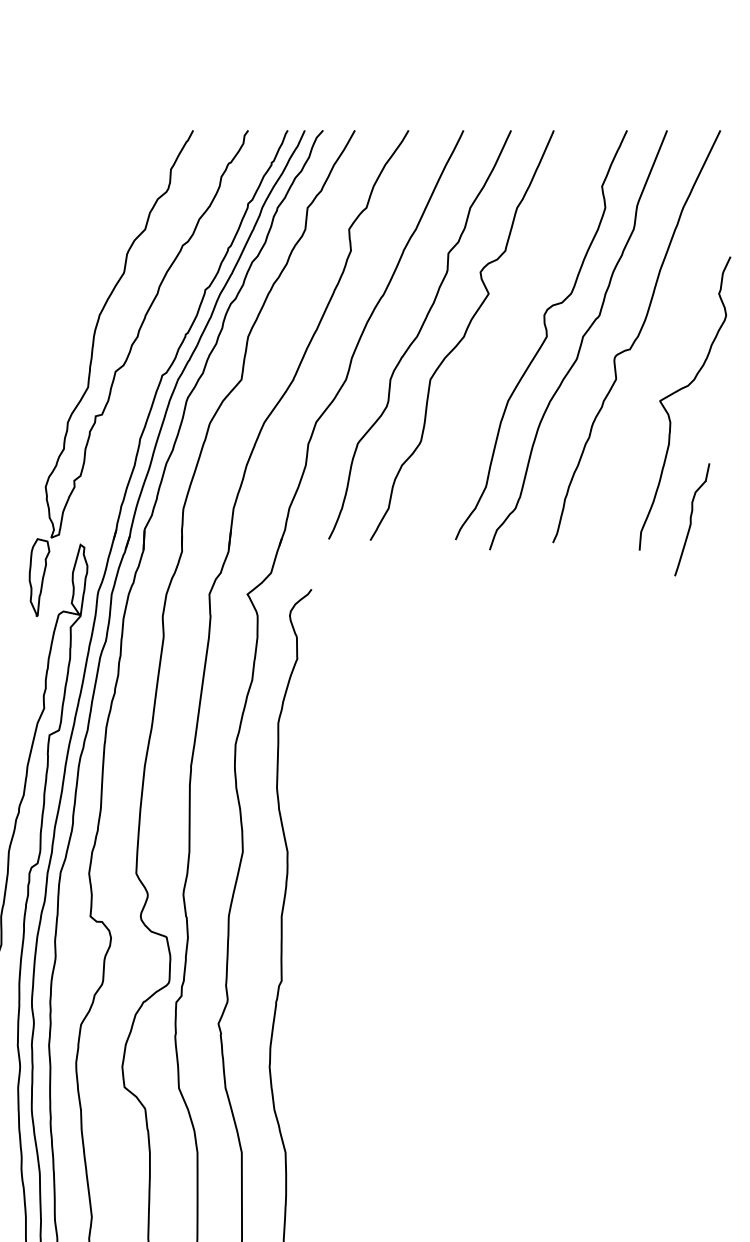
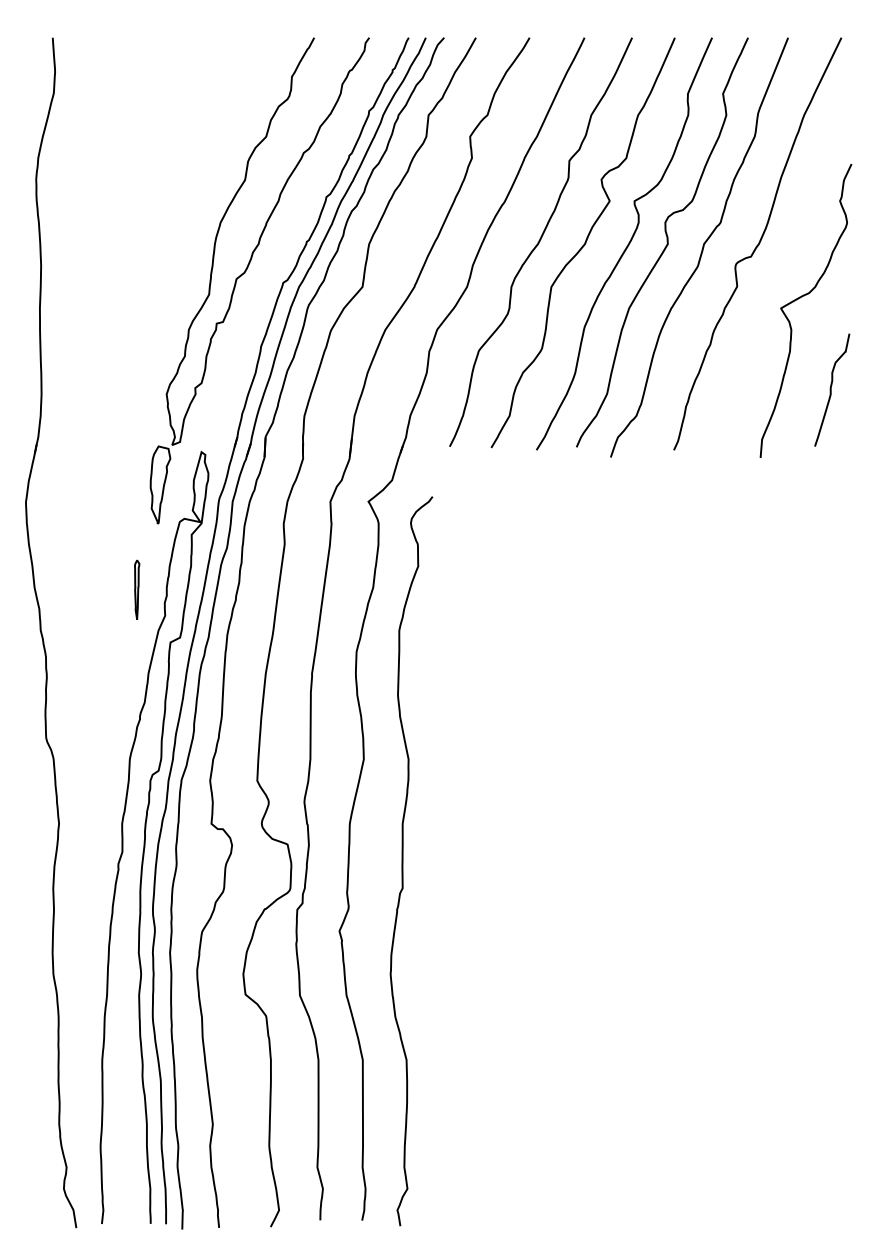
curve: (506, 337) -> (627, 244), added
curve: (691, 519) -> (831, 389), moved
part: (16, 682) -> (137, 589), added

